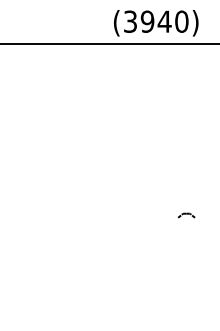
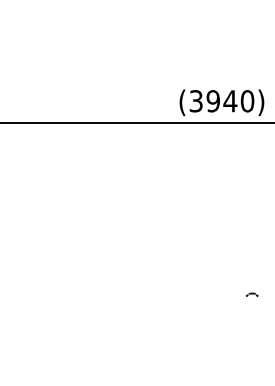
part: (185, 214) -> (251, 294), size x0.71

